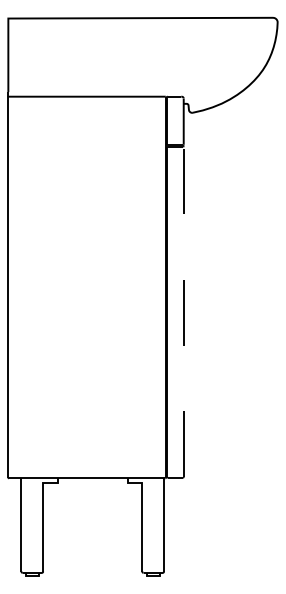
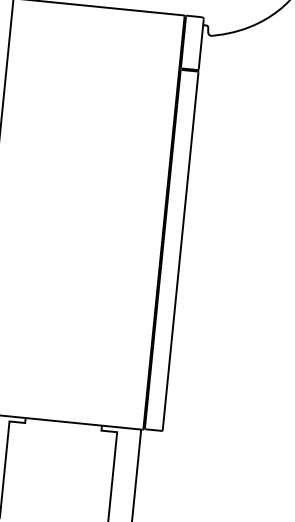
line: (183, 312) -> (180, 251), dashed -> solid

